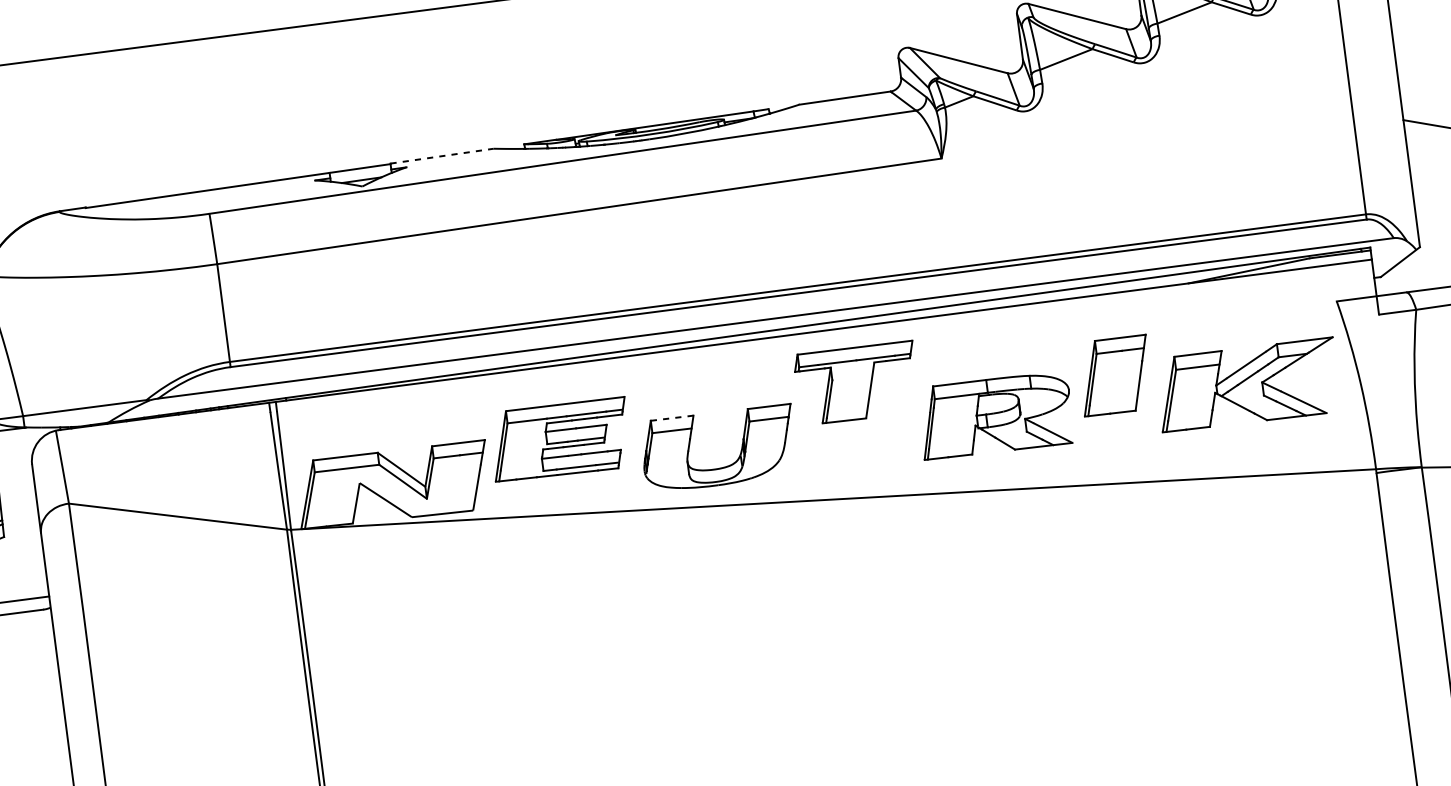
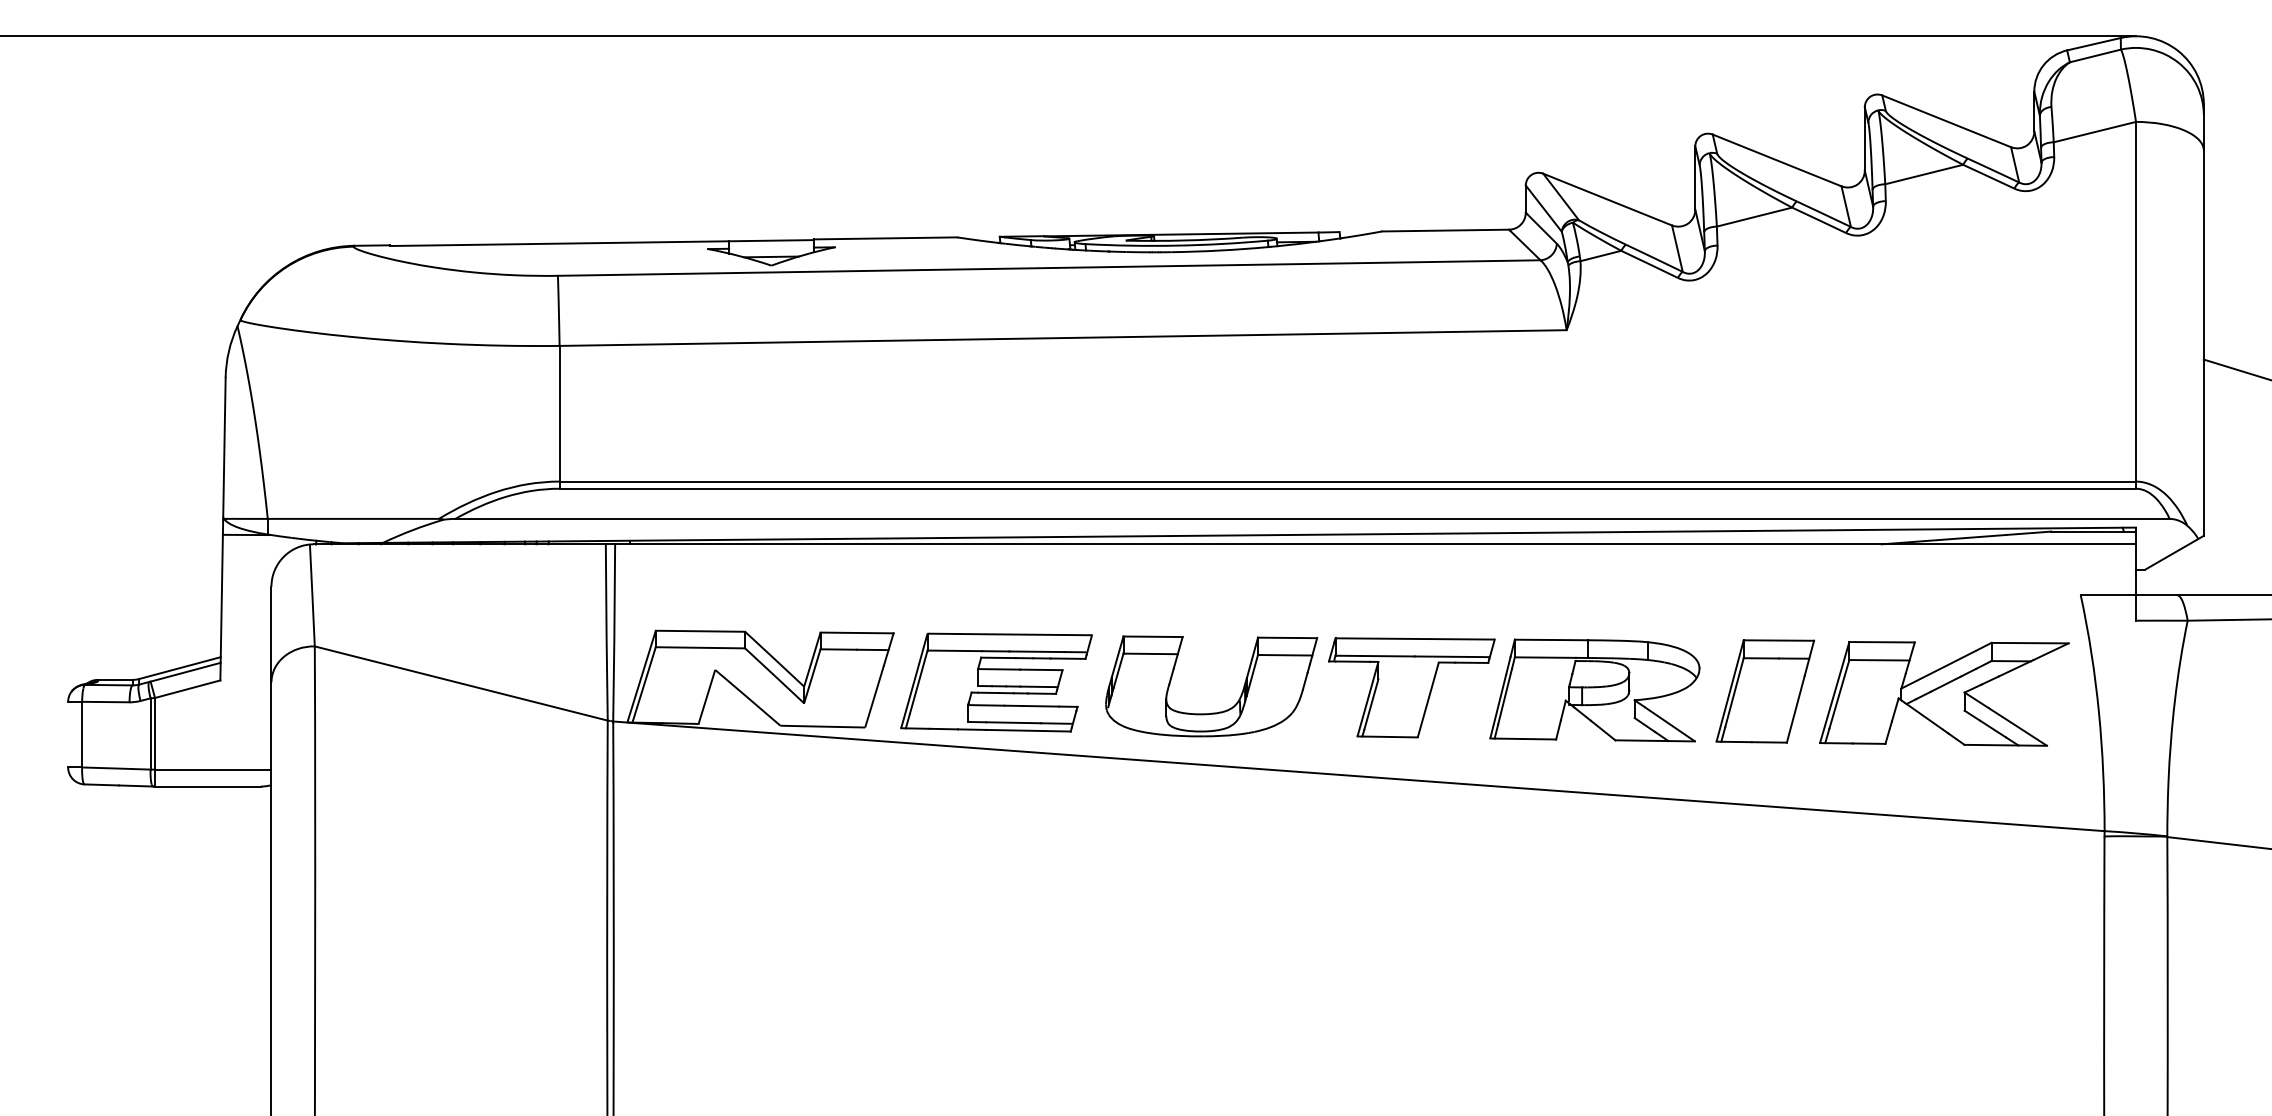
line: (442, 156) -> (885, 238), dashed -> solid
part: (1115, 375) -> (1765, 691), moved
part: (856, 383) -> (1411, 687), moved
line: (672, 417) -> (1153, 636), dashed -> solid
part: (560, 439) -> (996, 682), moved

